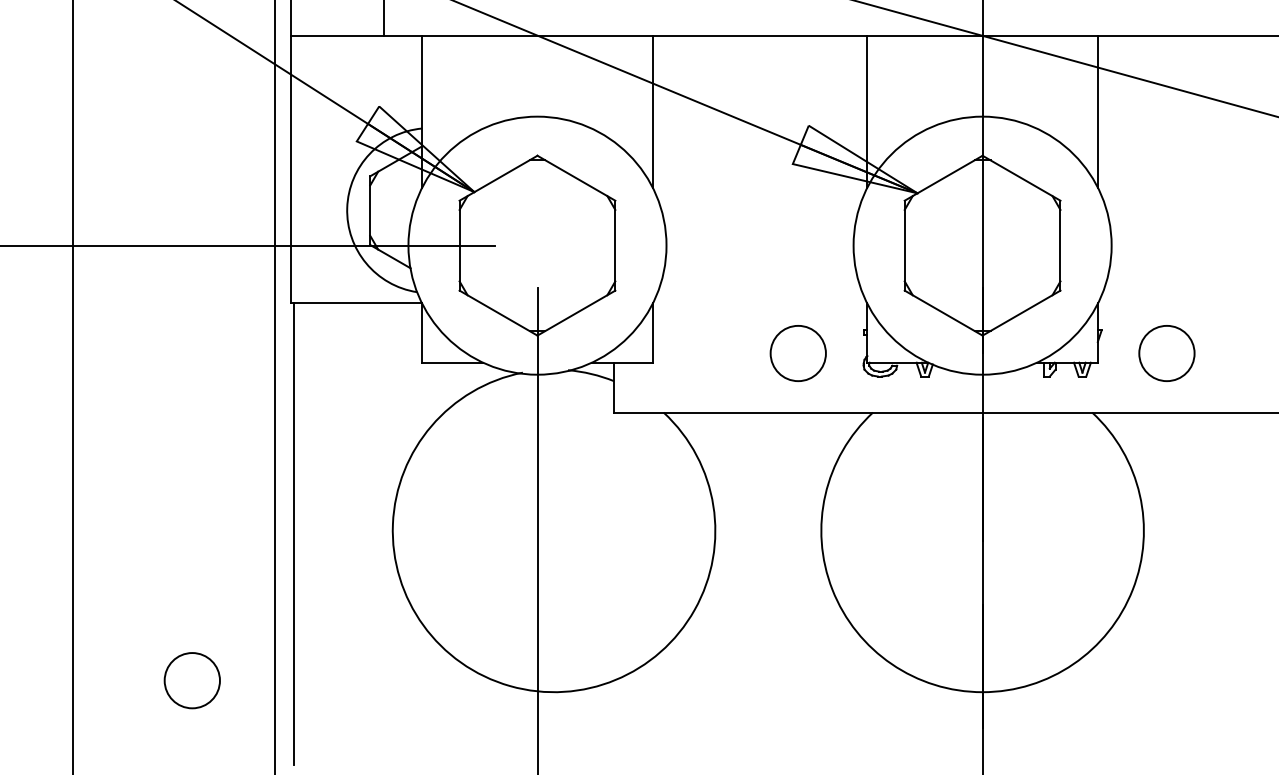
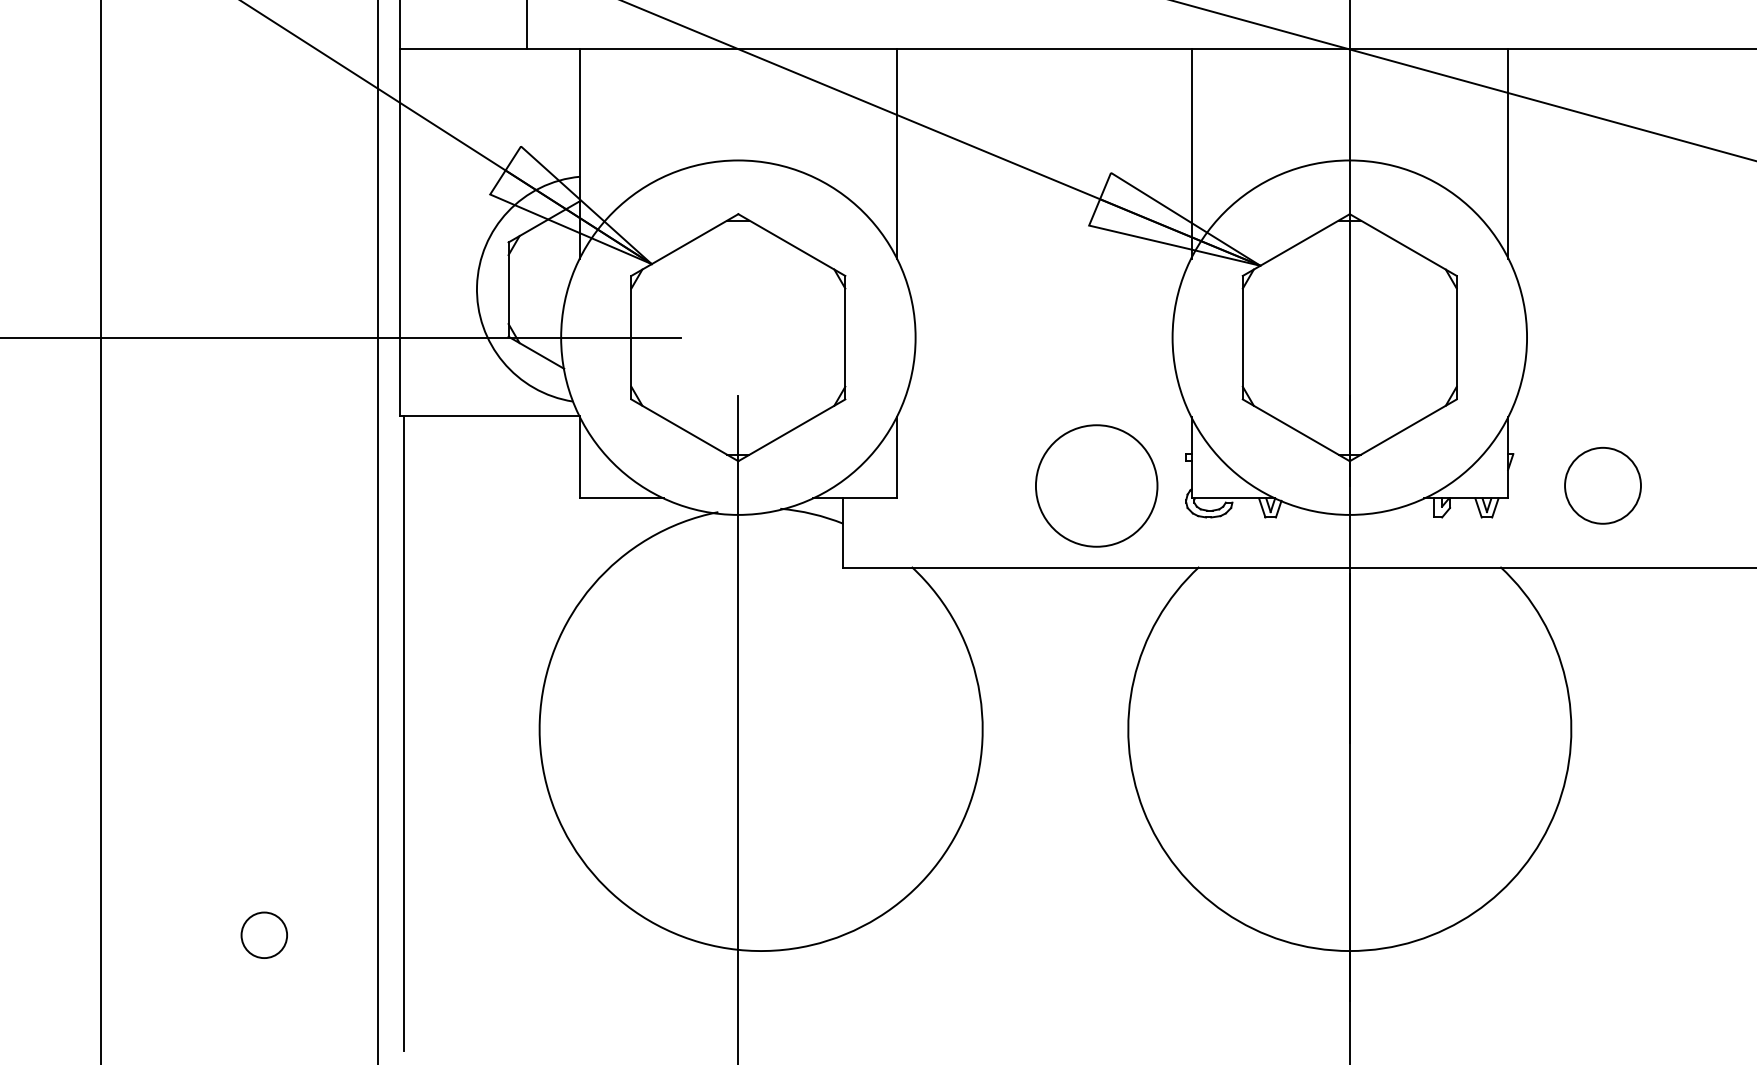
circle: (798, 353) -> (1096, 485), size x1.6
circle: (192, 680) -> (264, 935), size x0.6

